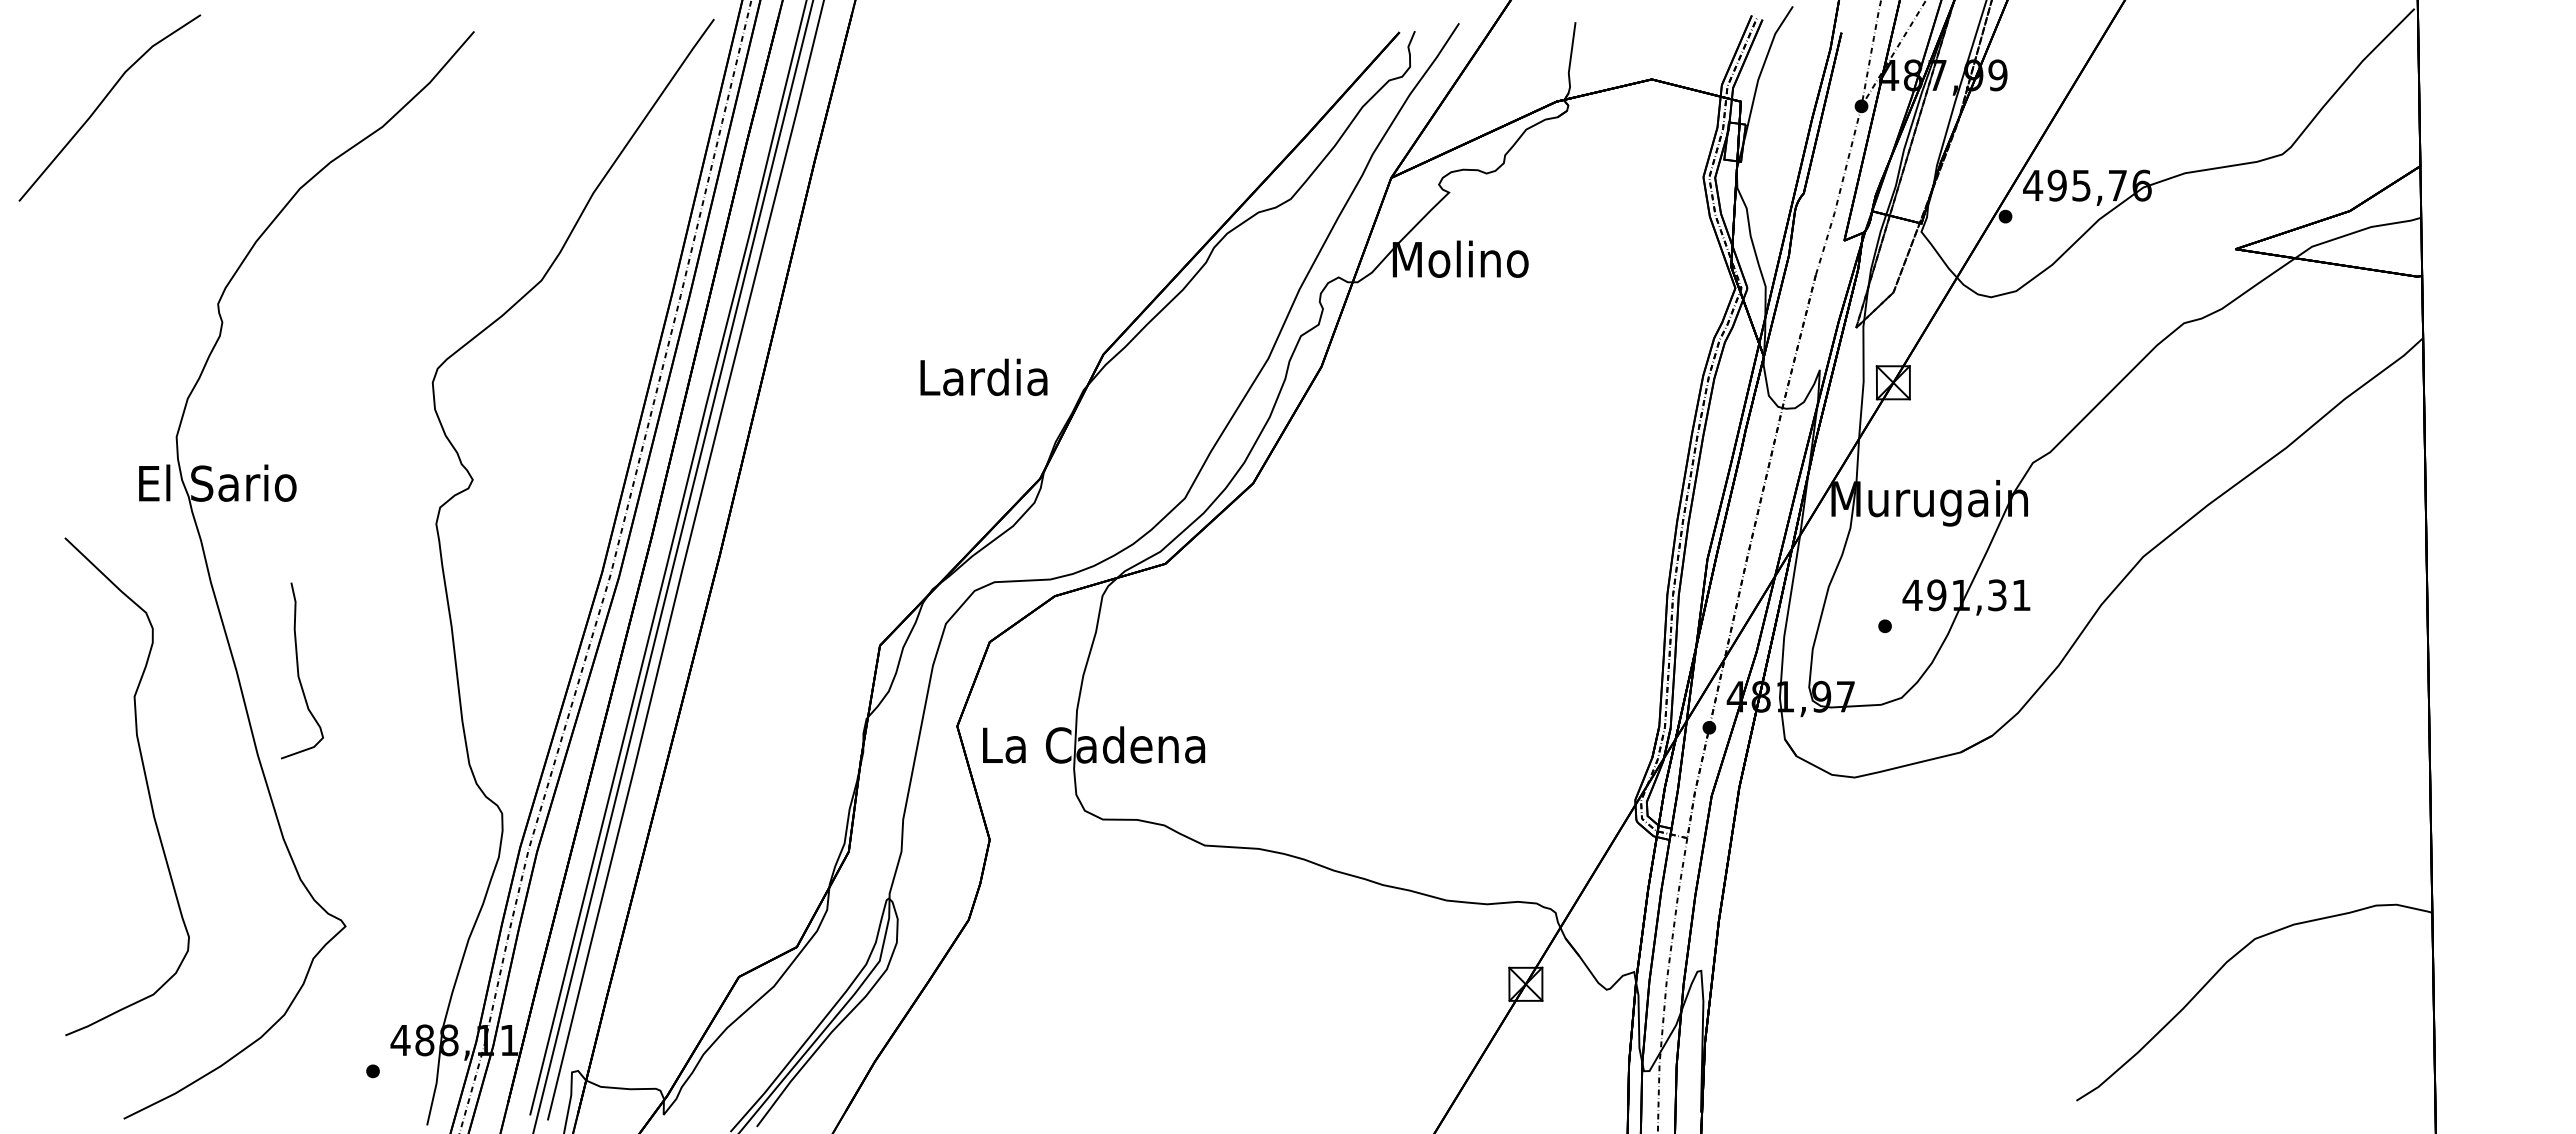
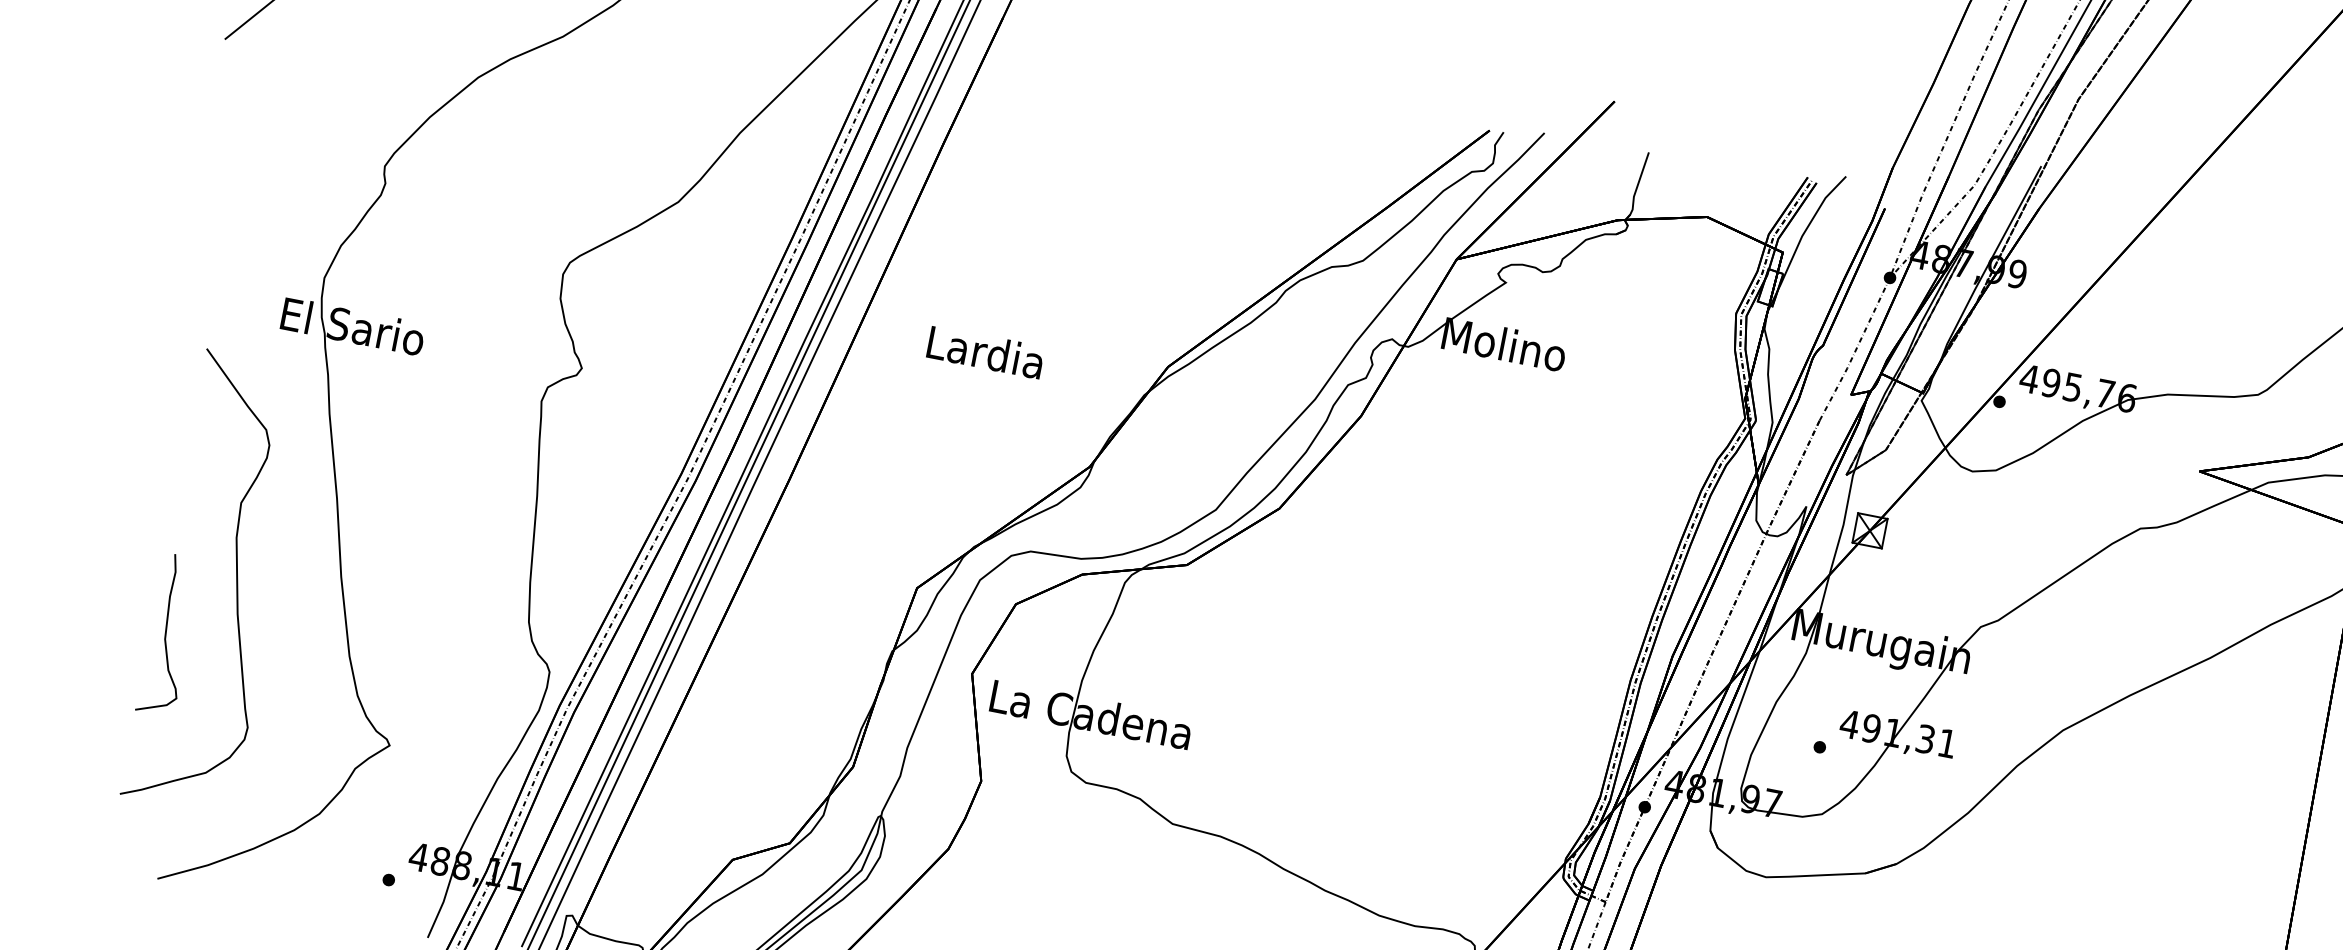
text: (983, 377) -> (985, 352), moved
curve: (298, 670) -> (166, 633), moved

